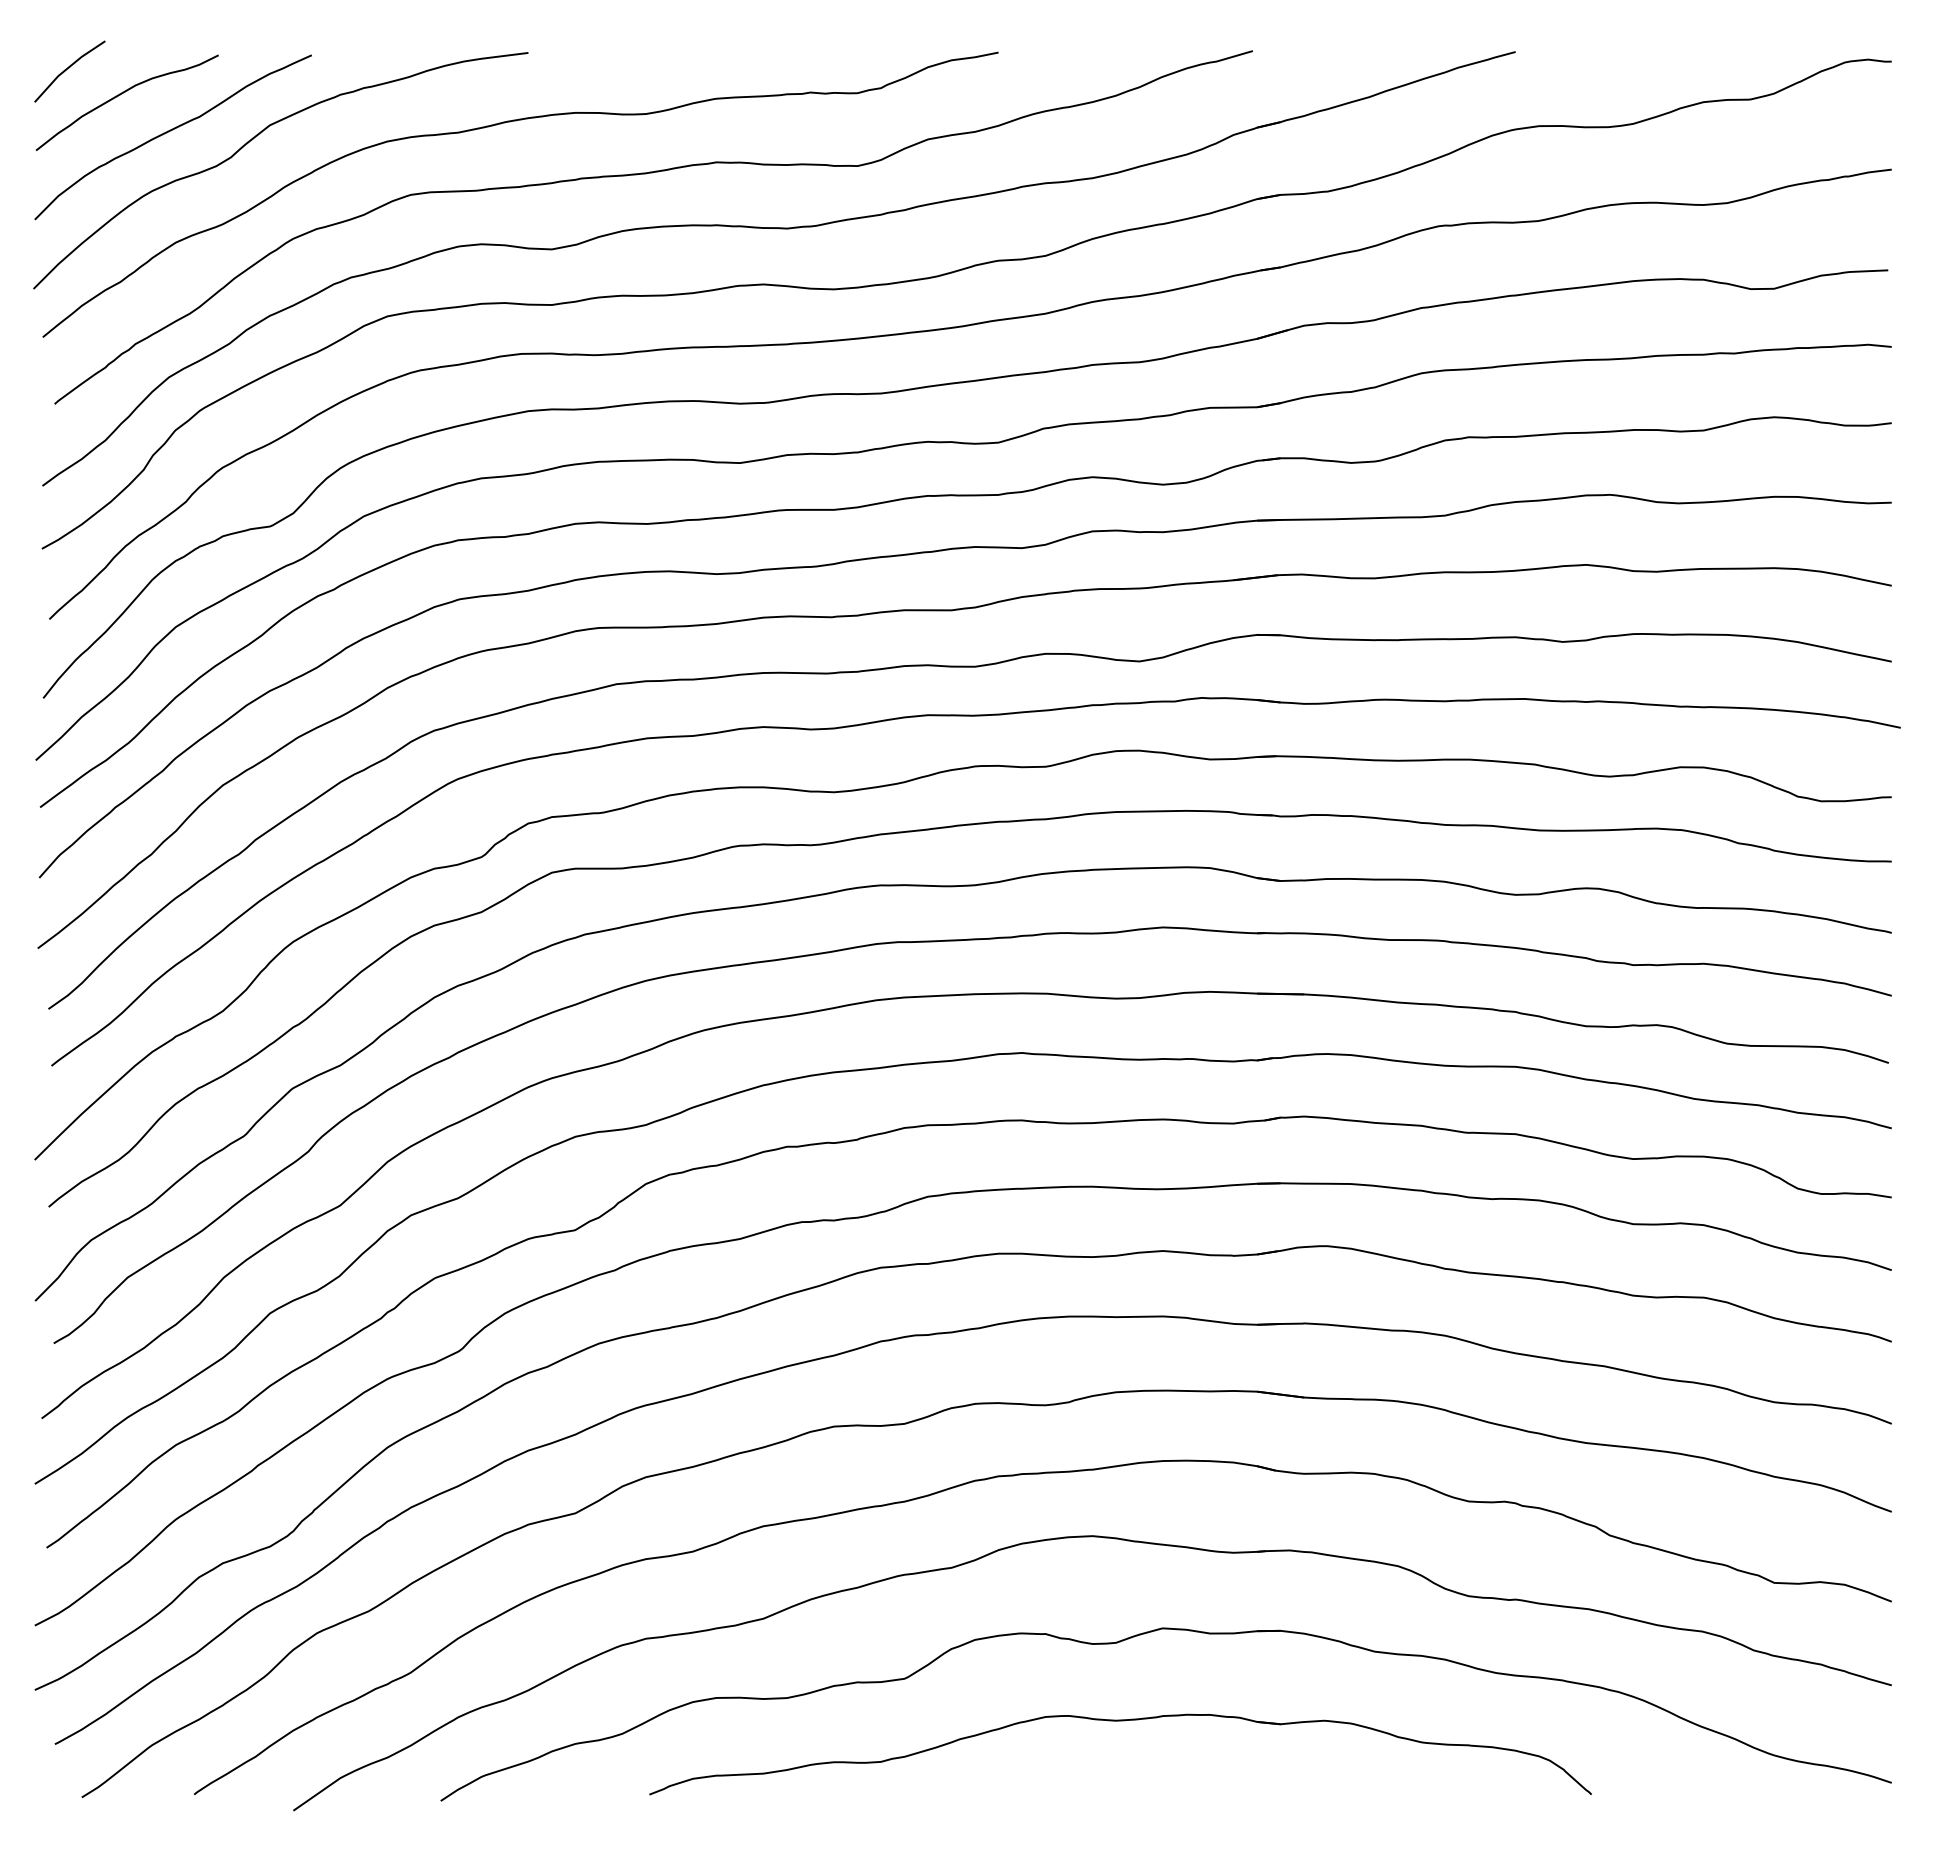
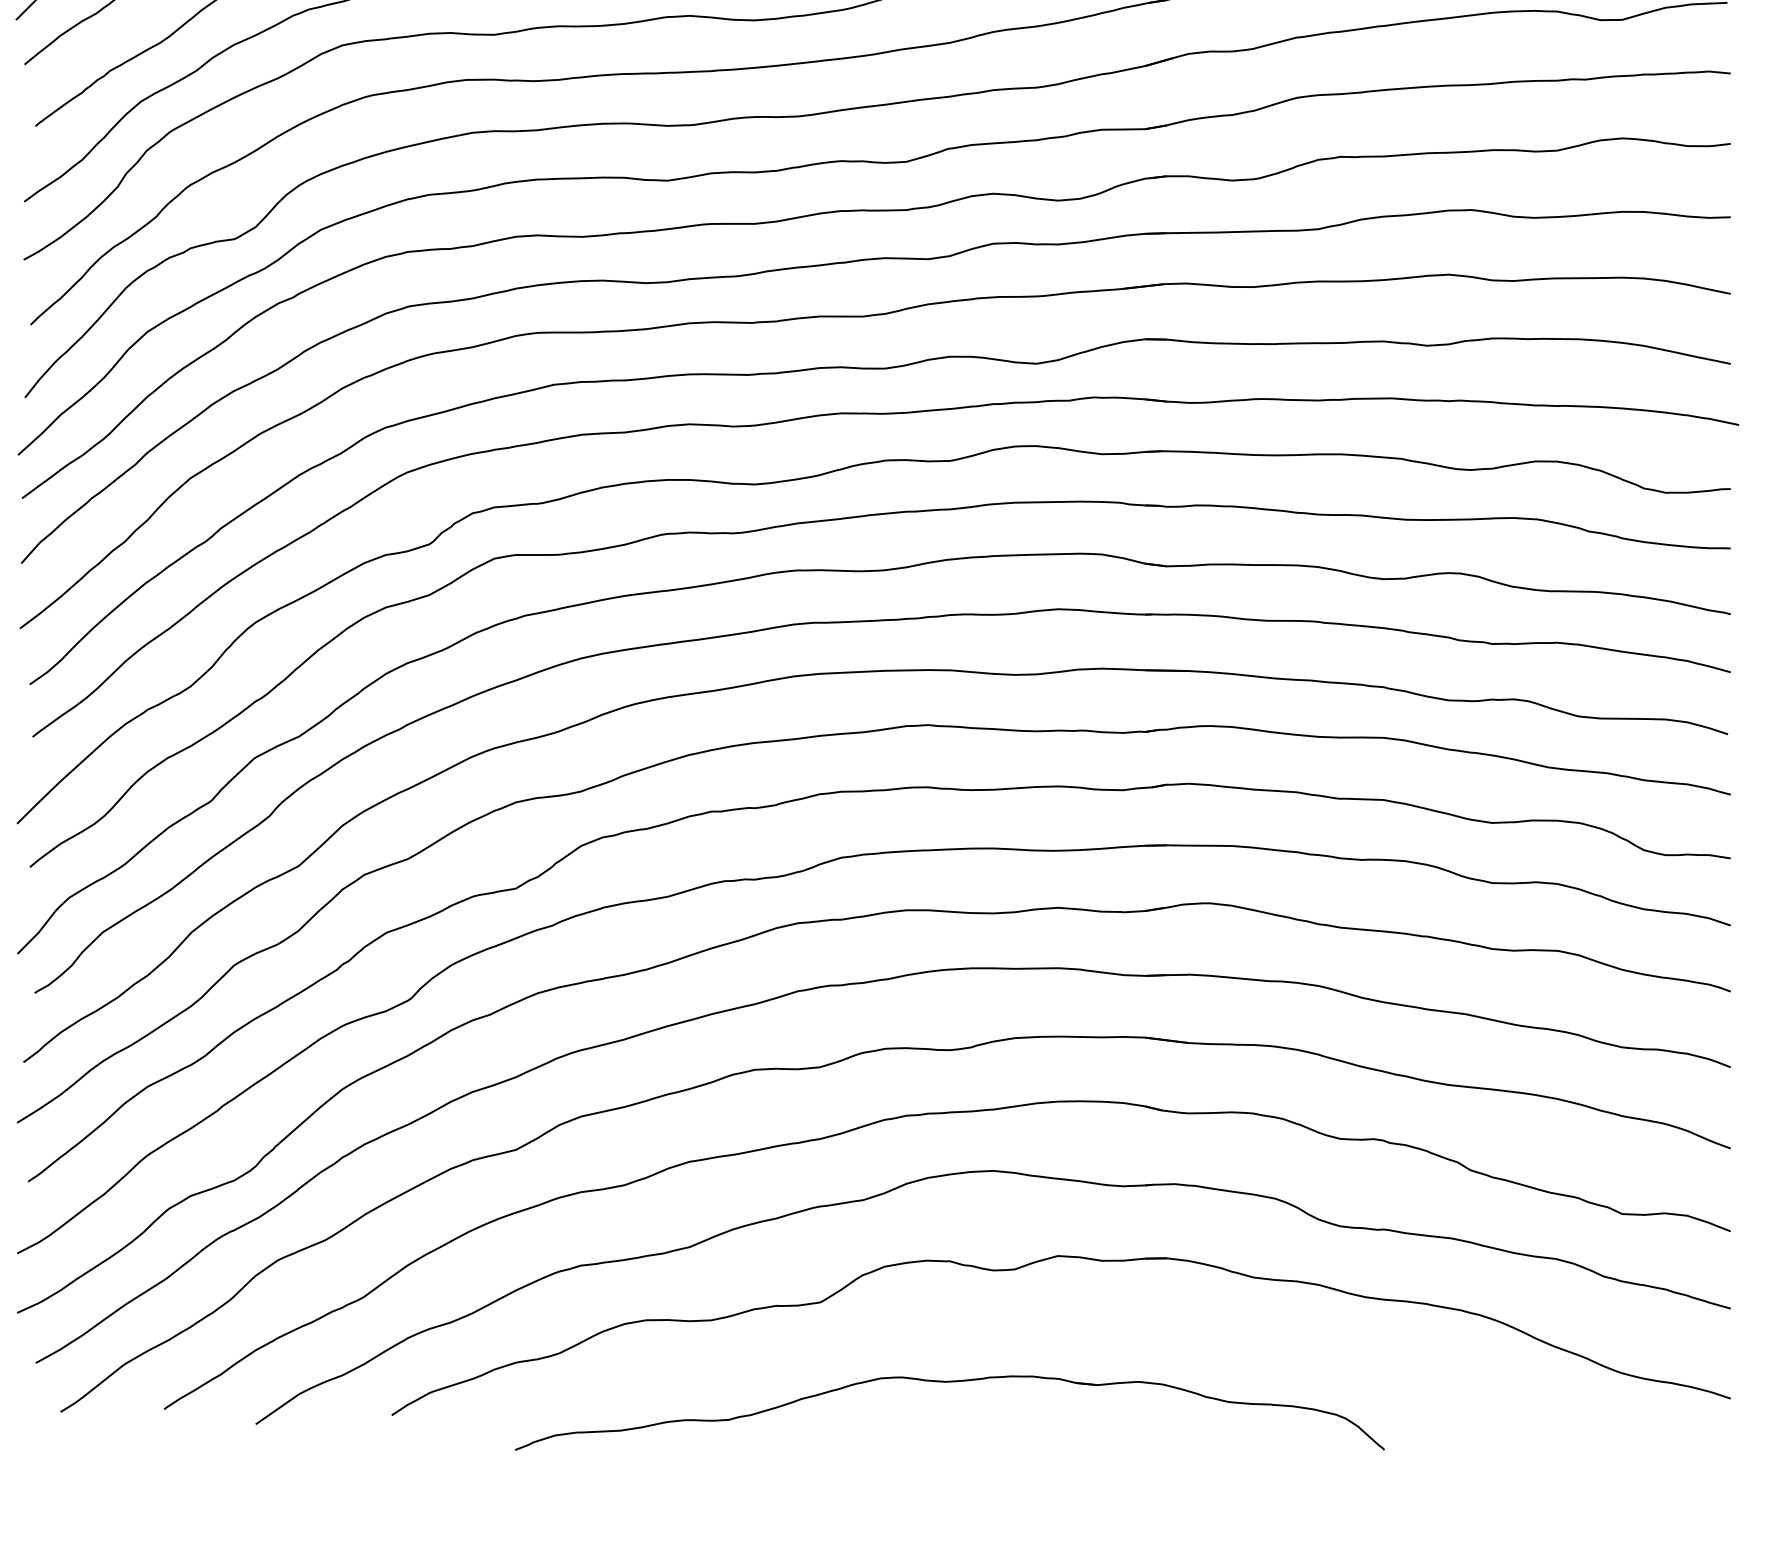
part: (1120, 1721) -> (949, 1382), moved

